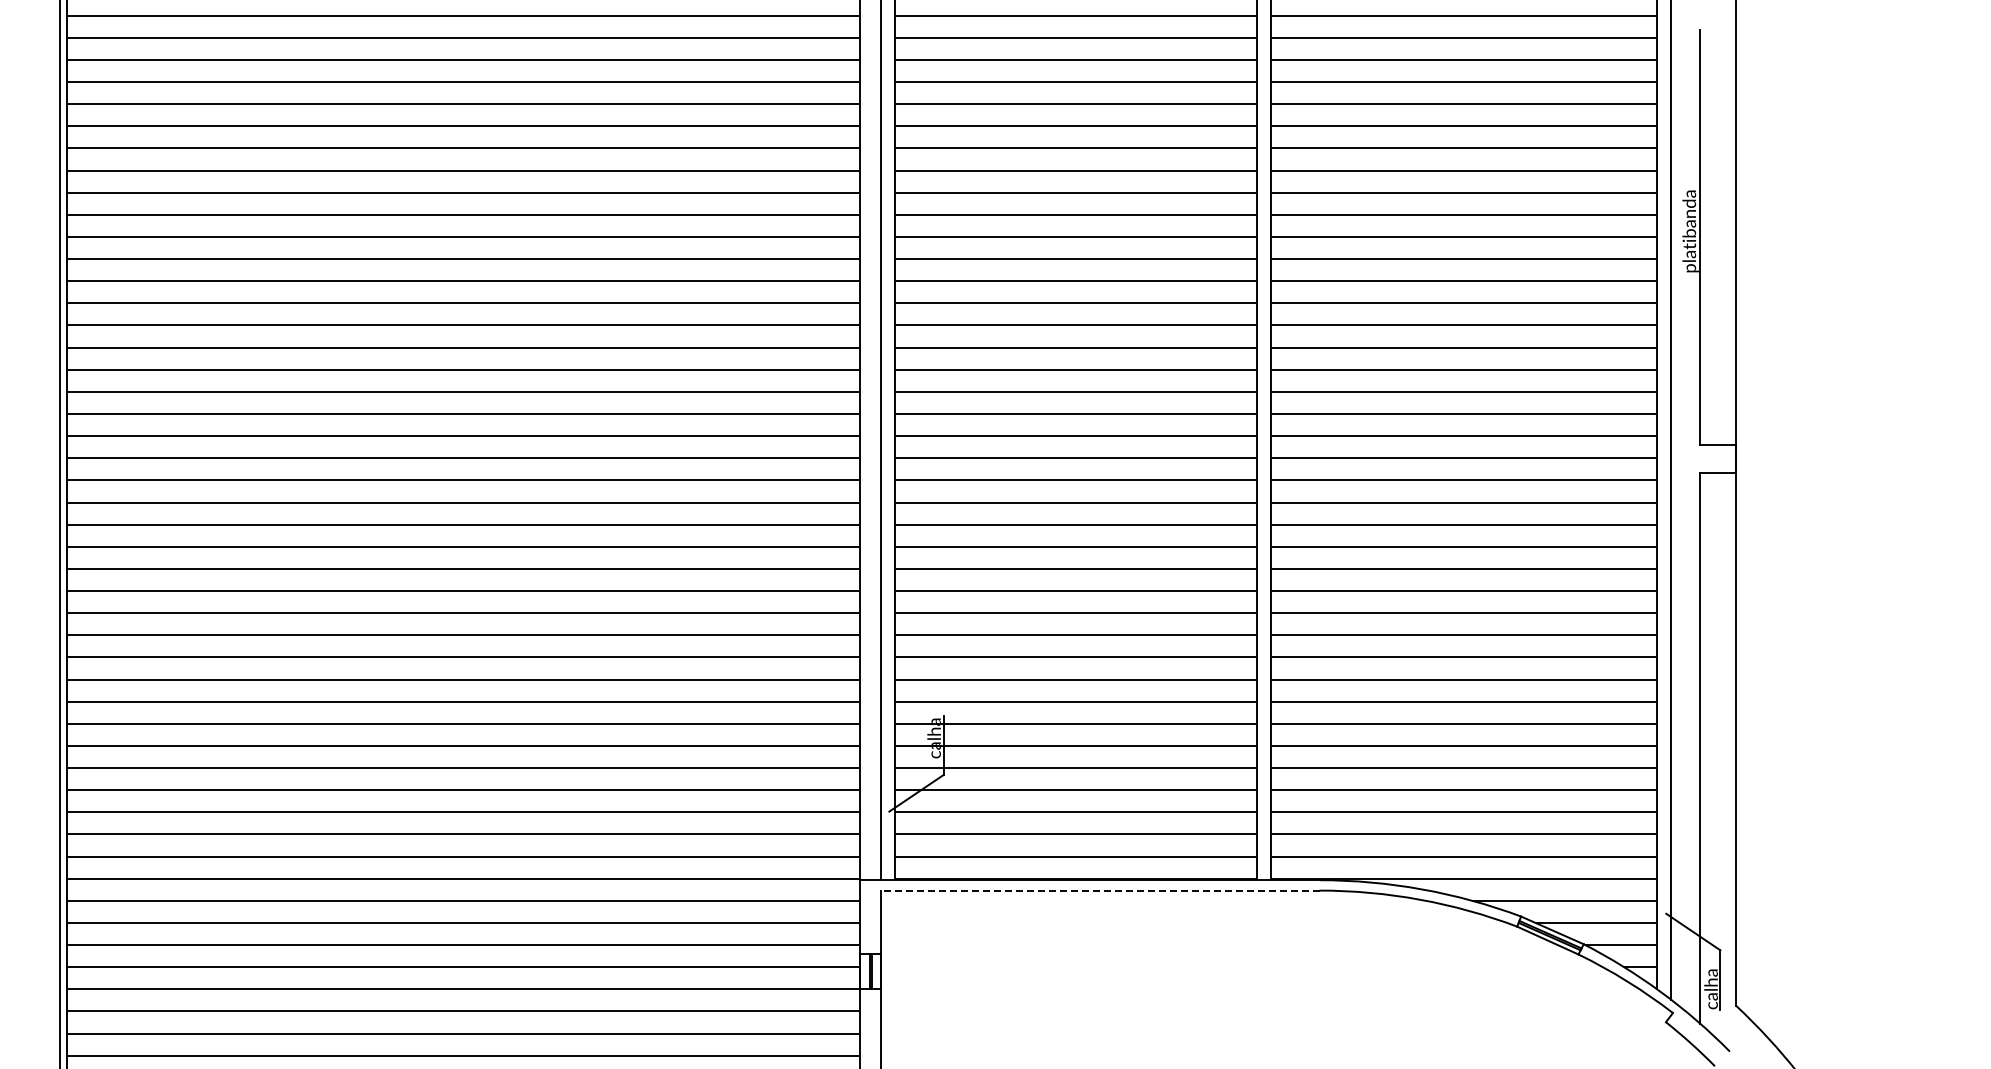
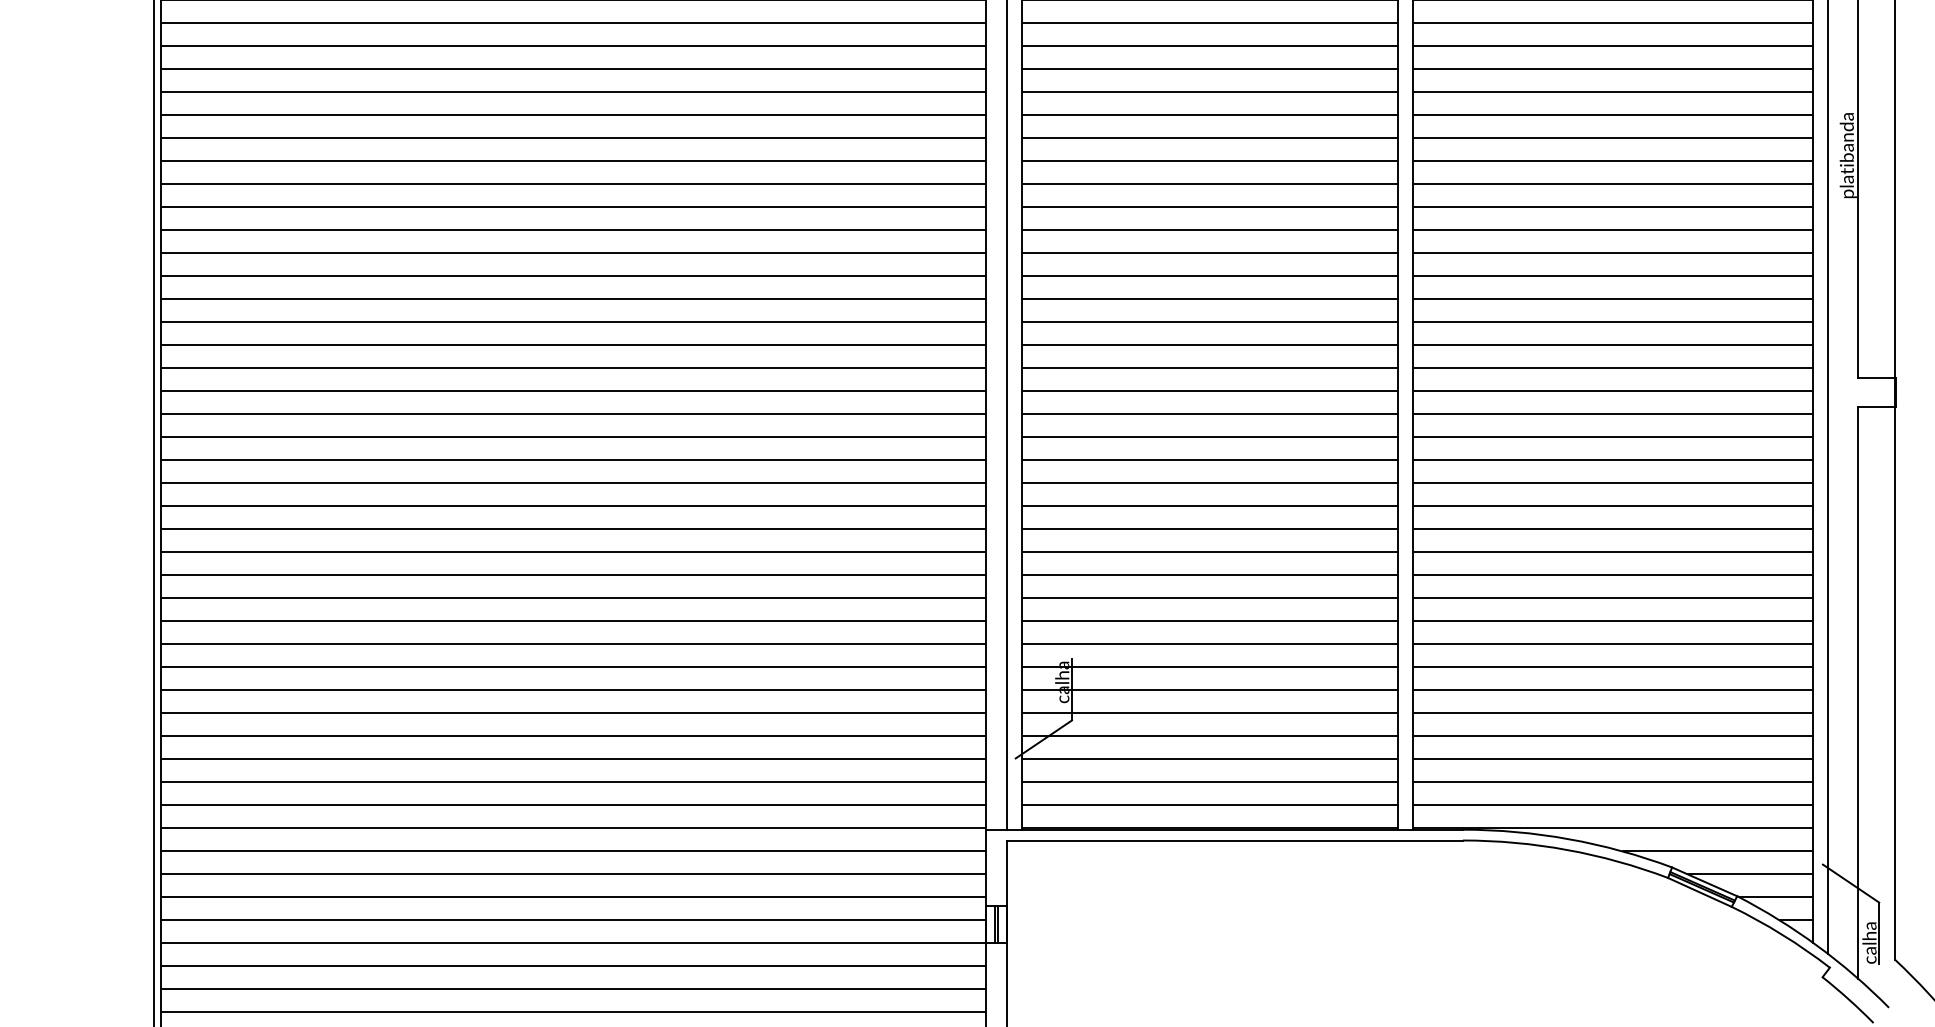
line: (1099, 890) -> (1234, 840), dashed -> solid

